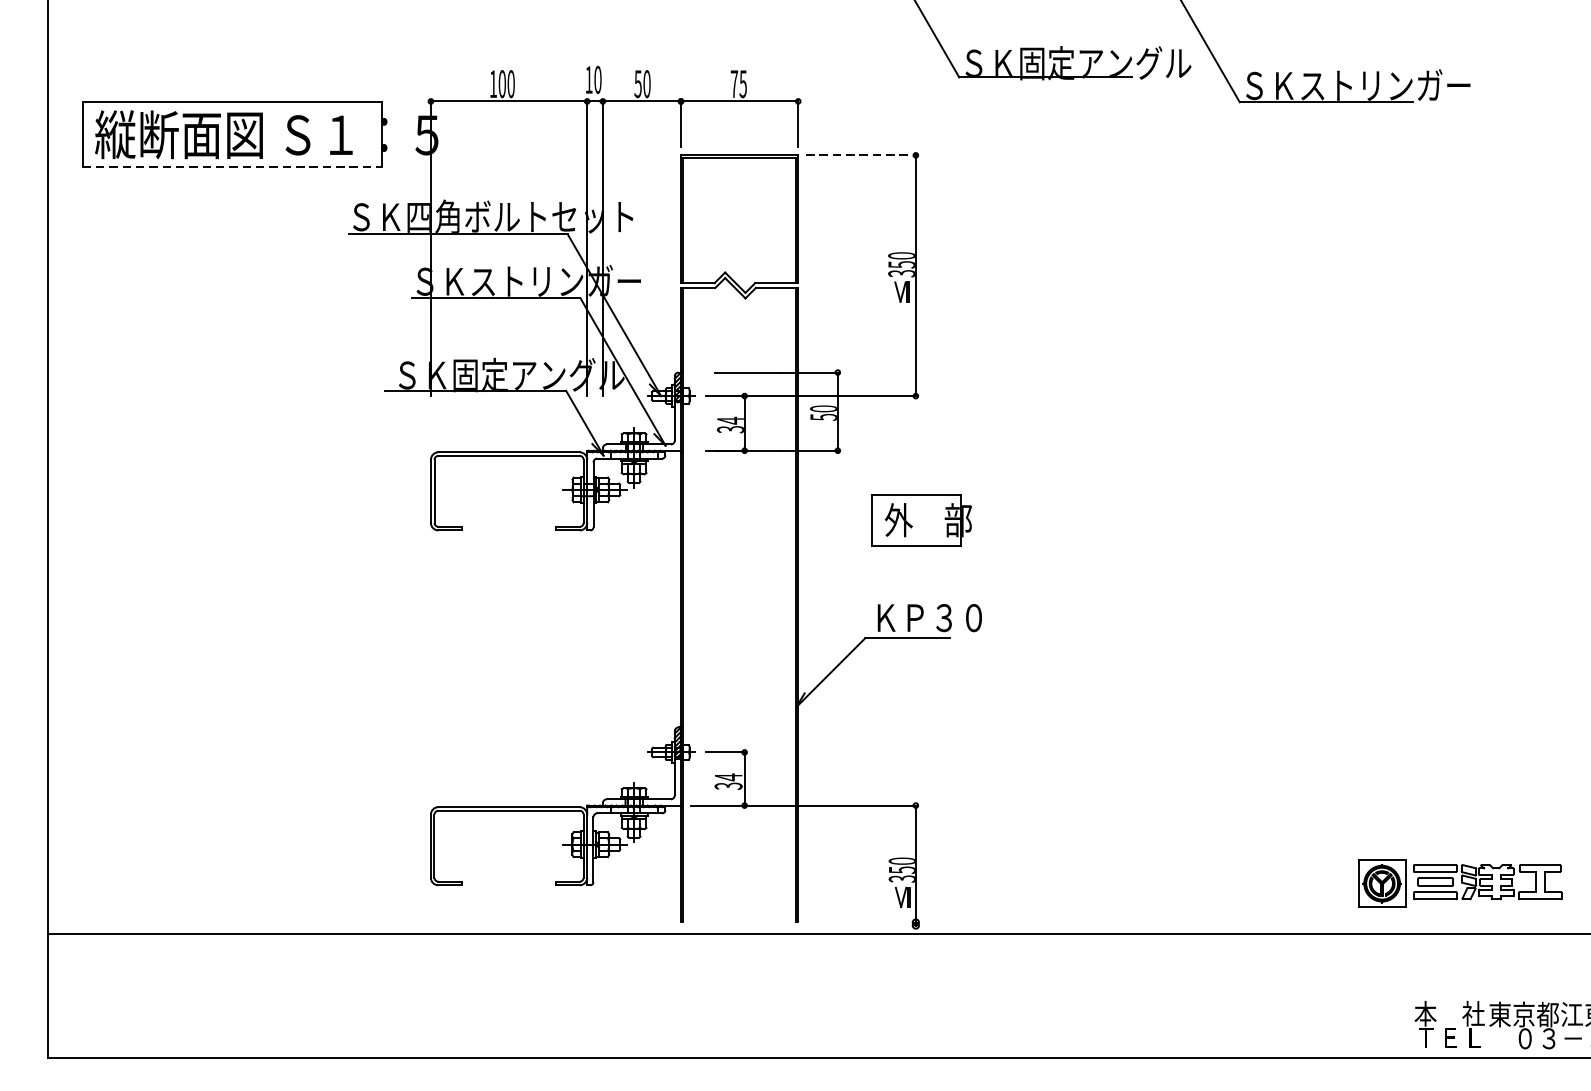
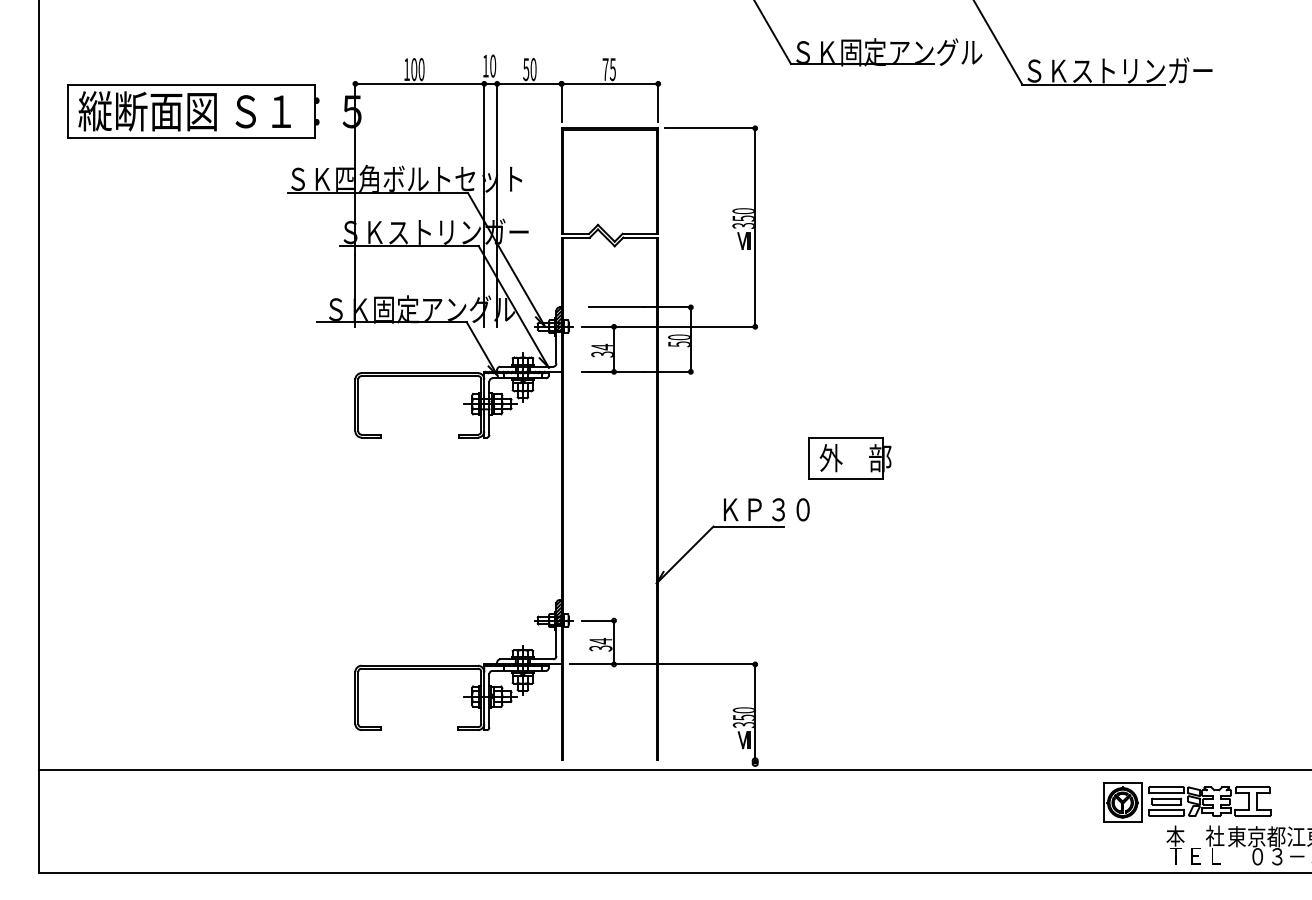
line: (861, 155) -> (710, 128), dashed -> solid
line: (232, 166) -> (191, 137), dashed -> solid
part: (921, 520) -> (849, 458), moved
part: (1460, 883) -> (1187, 802), moved

